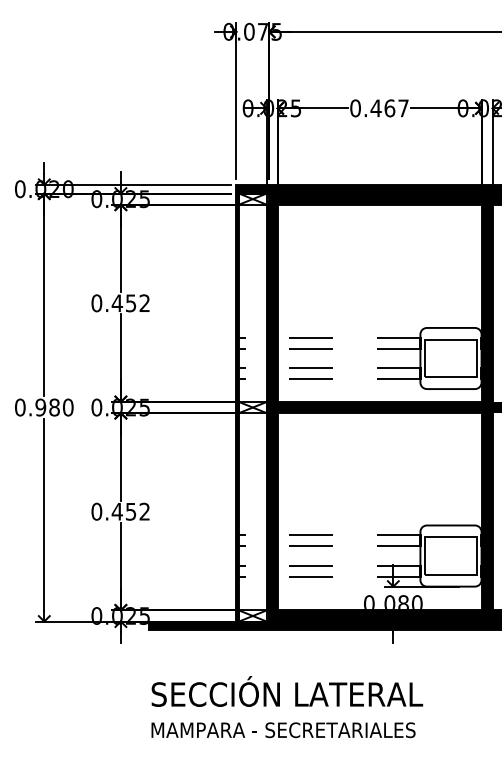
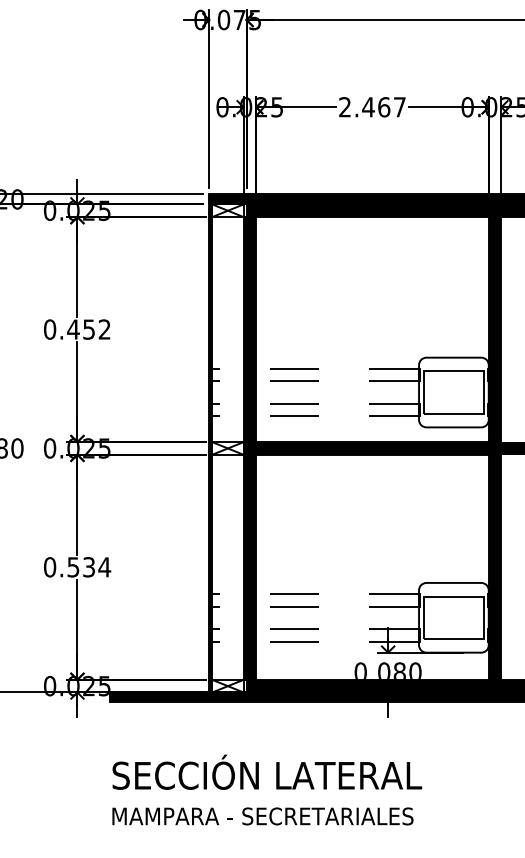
text: (355, 108) -> (345, 107), 0.467 -> 2.467
text: (130, 511) -> (88, 566), 0.452 -> 0.534

